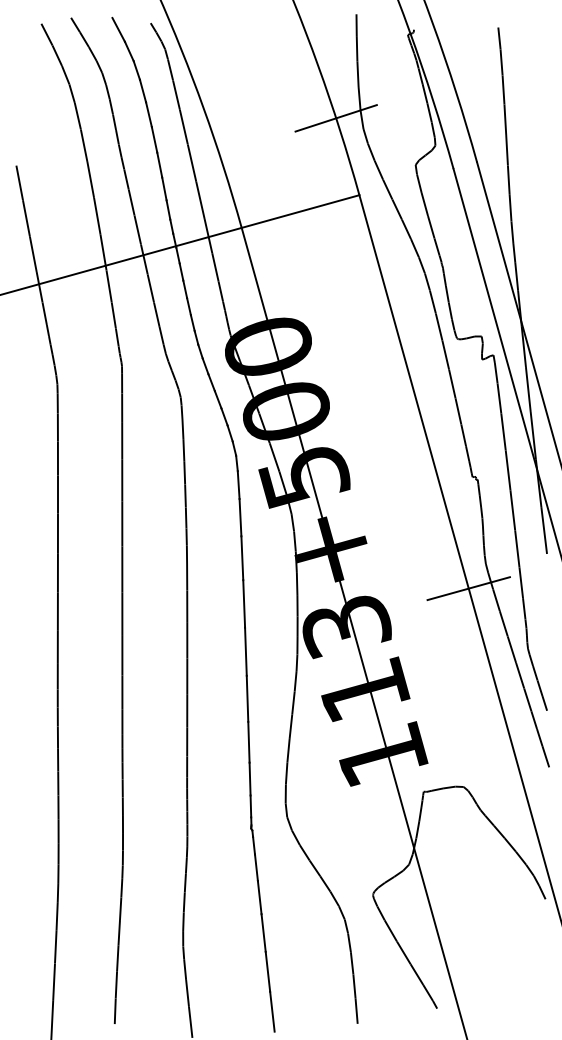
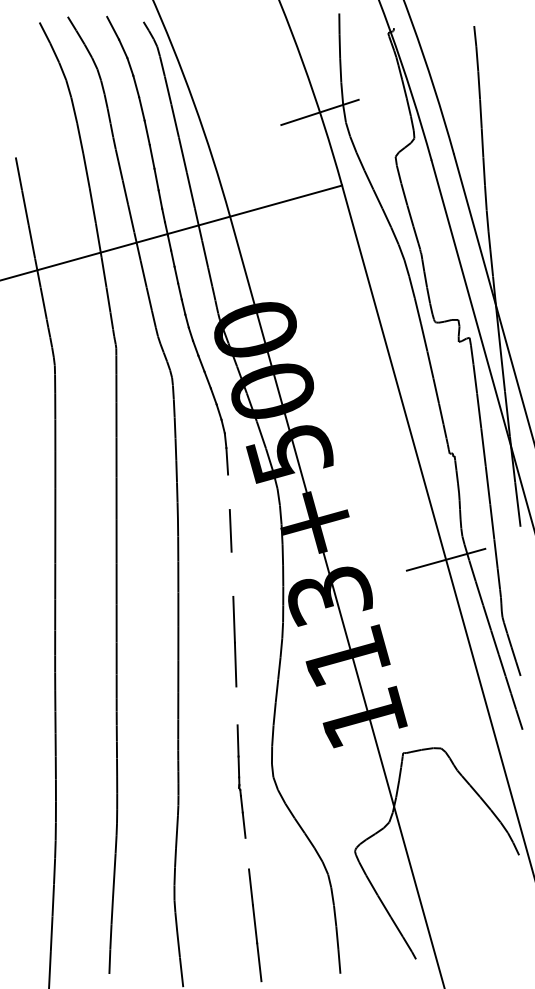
line: (239, 517) -> (228, 492), removed
line: (244, 603) -> (232, 573), removed
line: (248, 741) -> (236, 705), removed
line: (259, 897) -> (247, 853), removed

